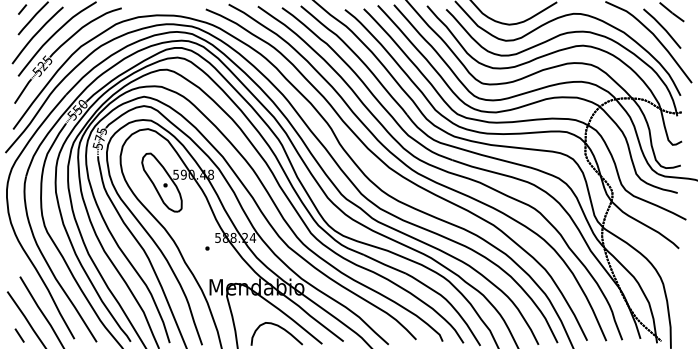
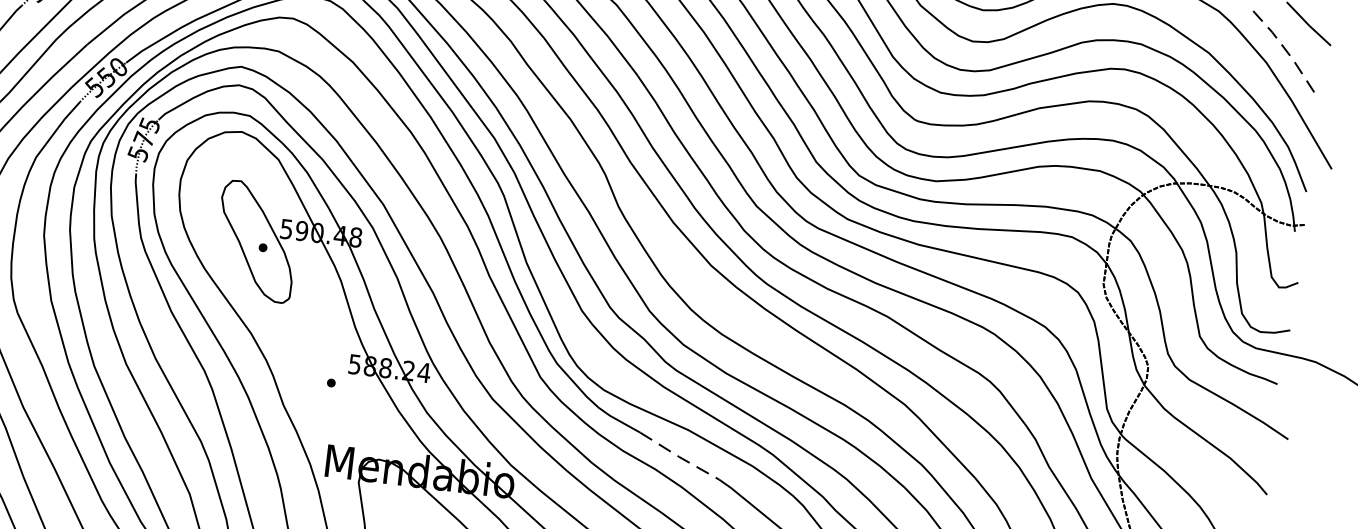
line: (663, 28) -> (1288, 54), solid -> dashed
line: (384, 264) -> (678, 456), solid -> dashed

